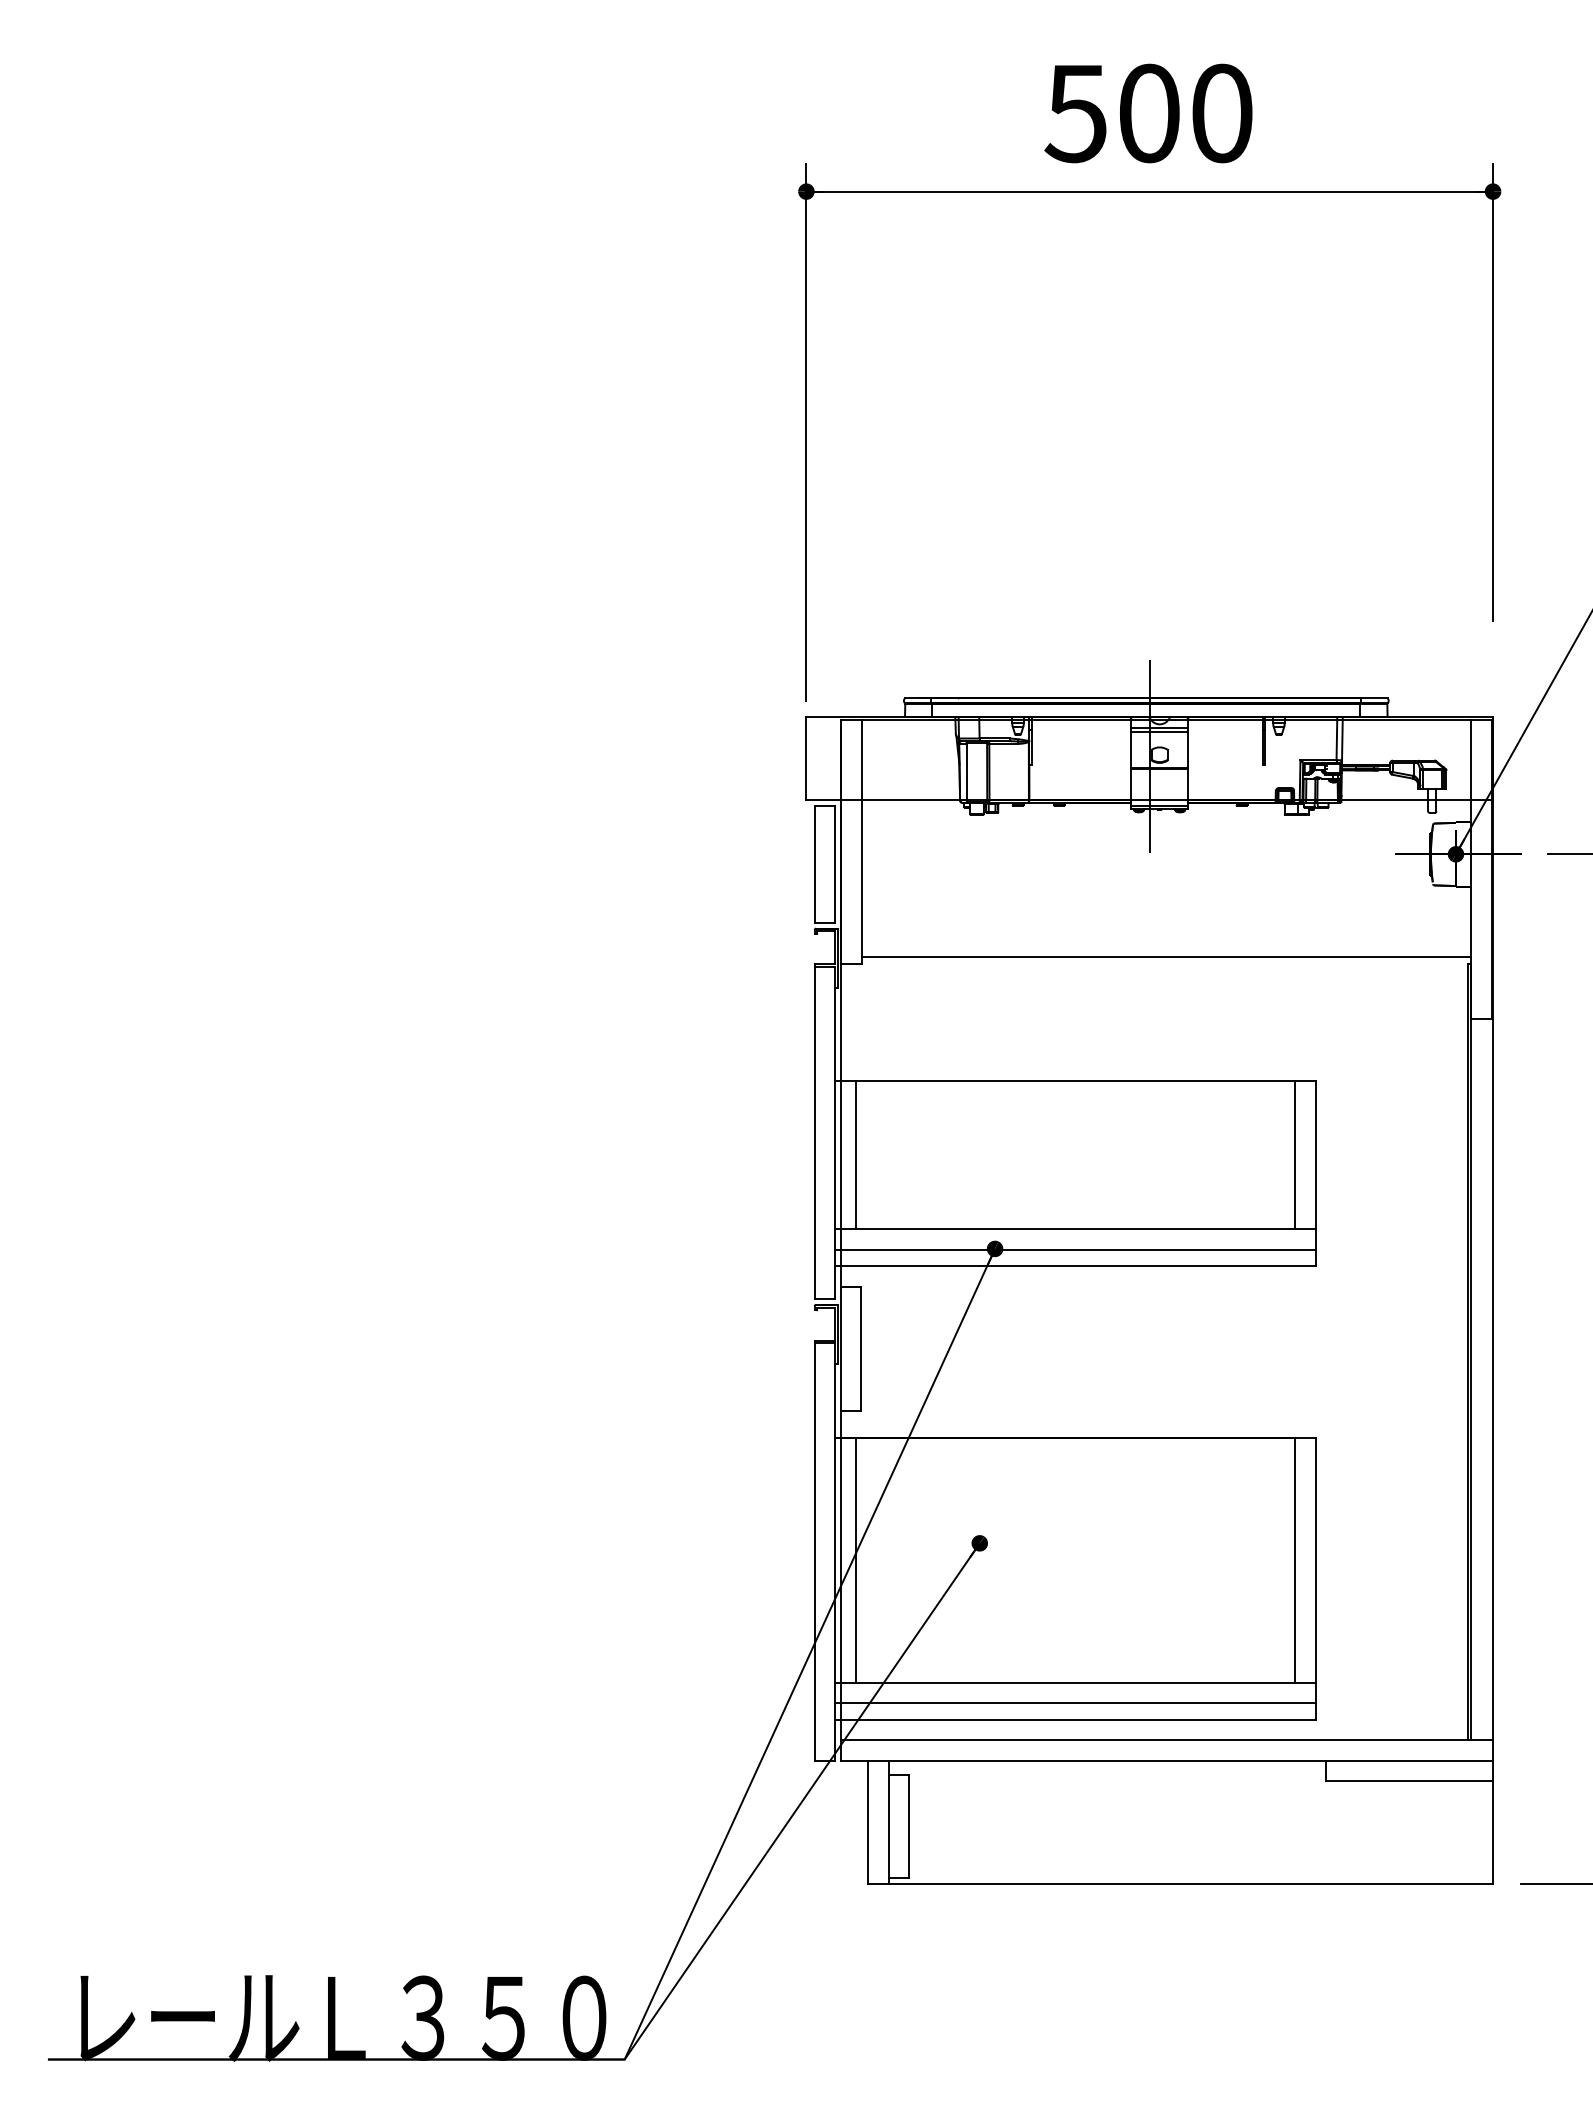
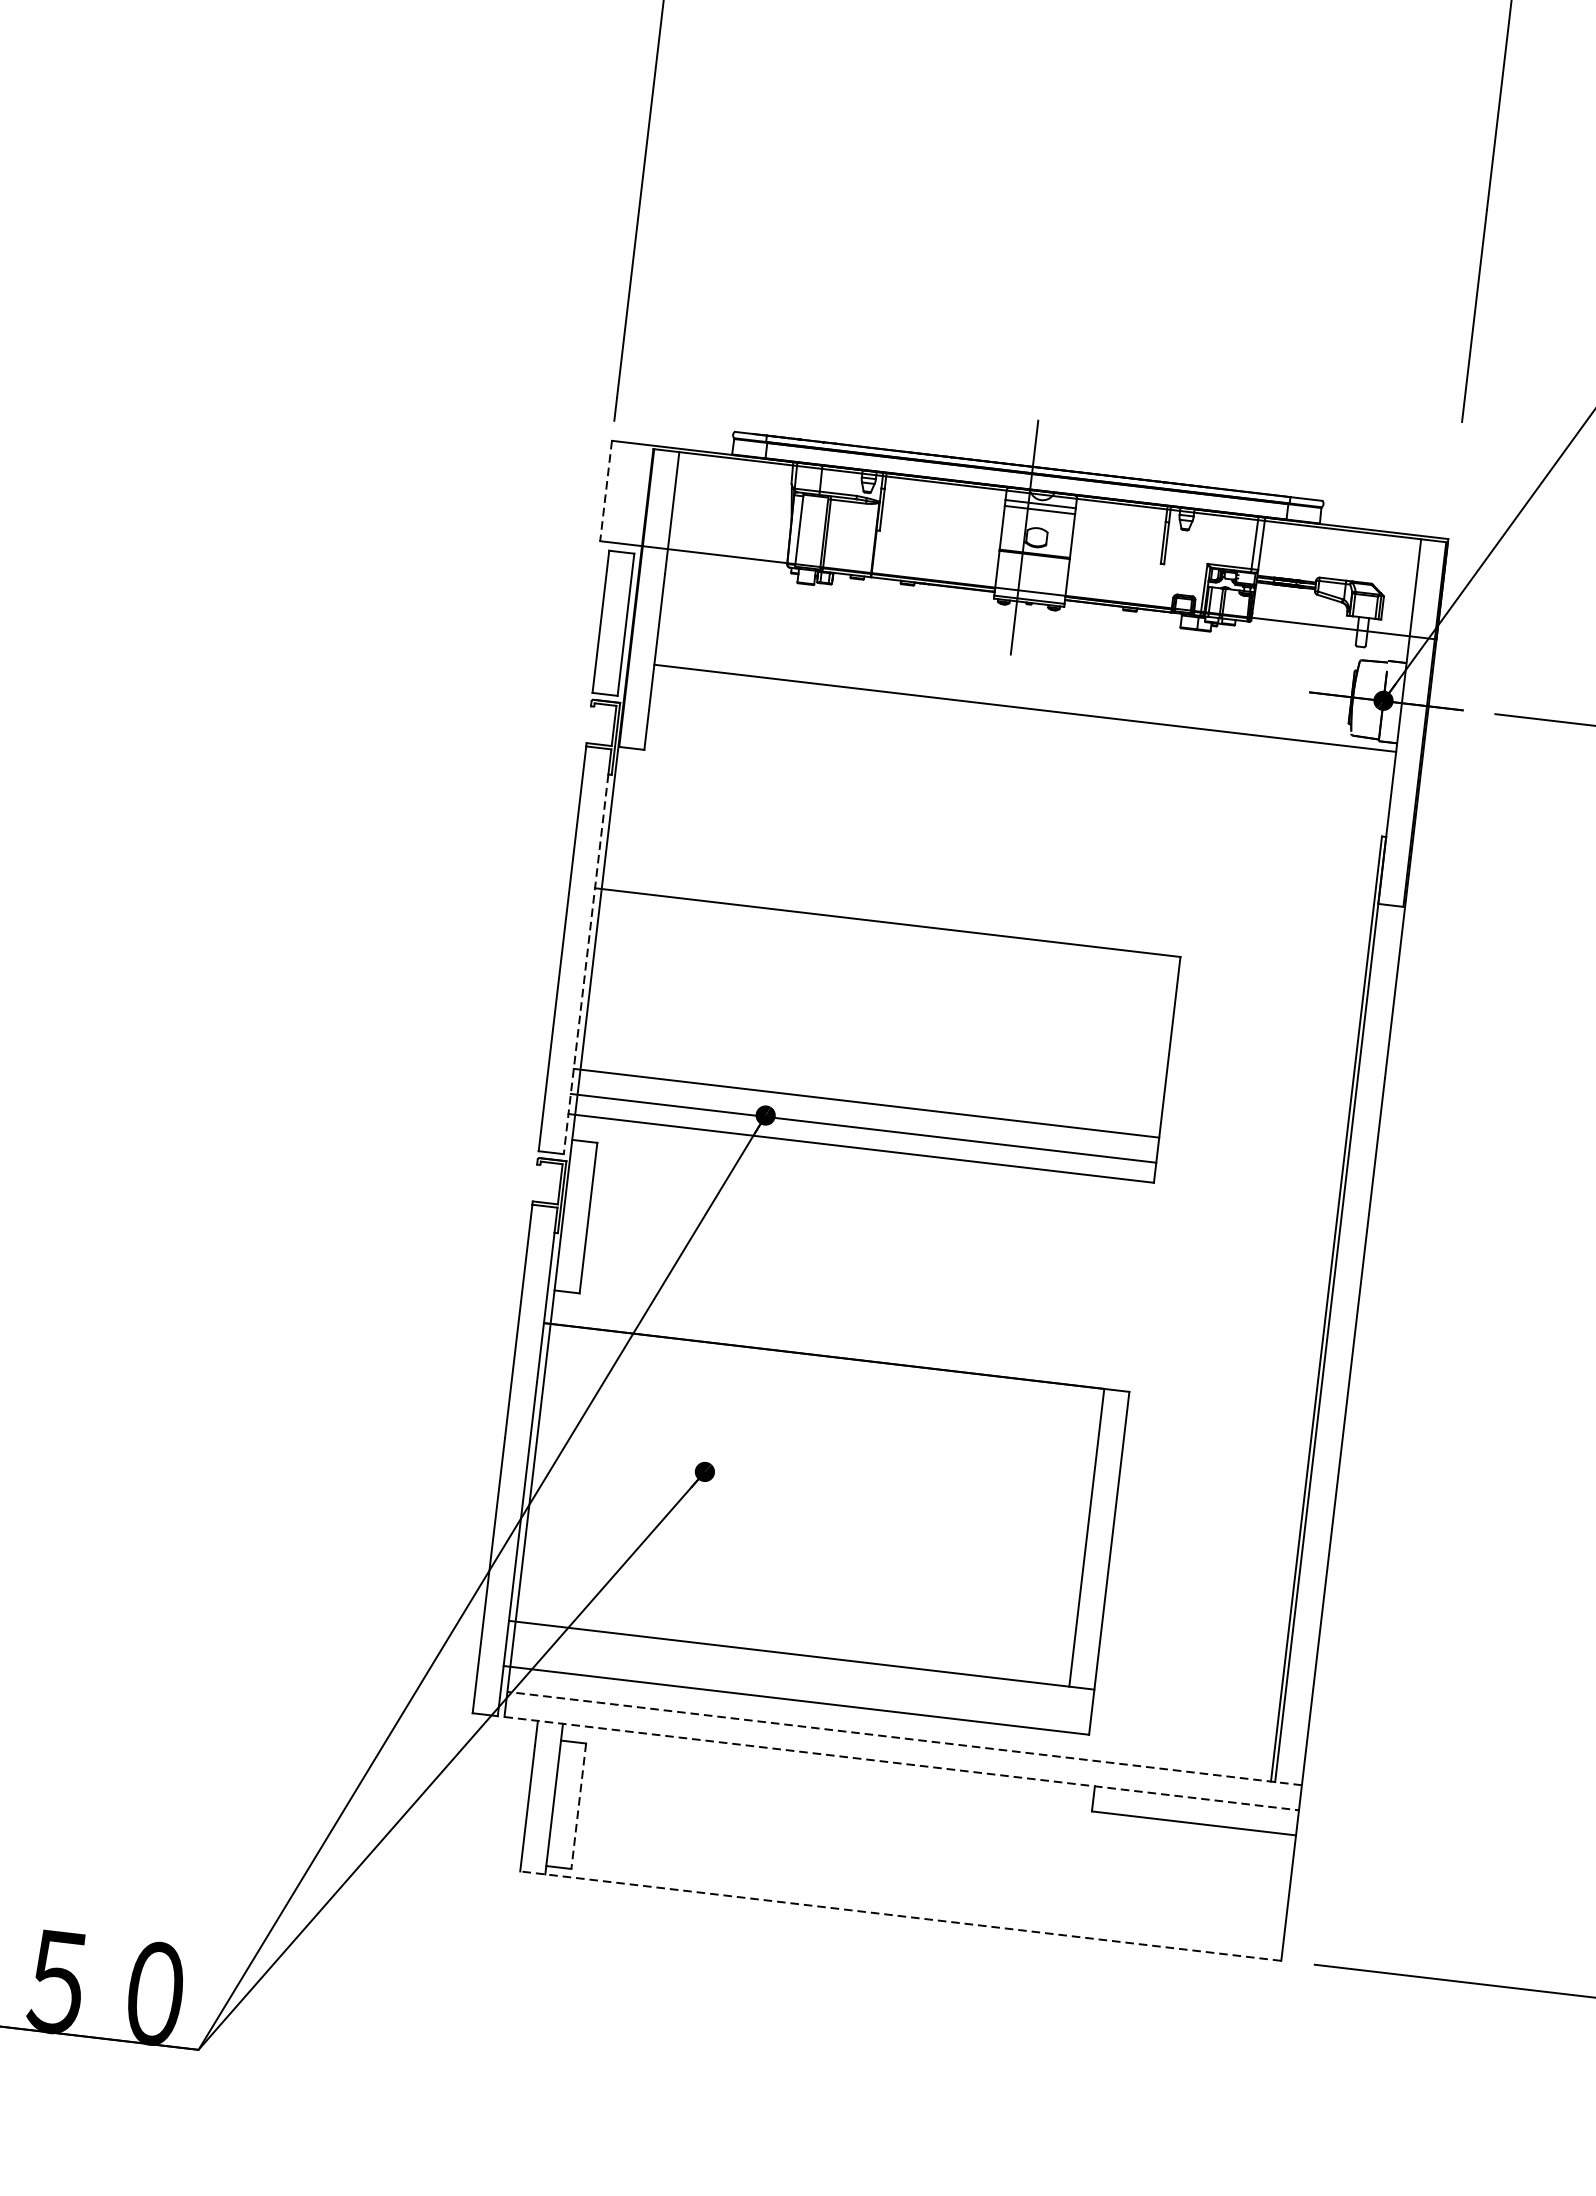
line: (806, 758) -> (606, 491), solid -> dashed
line: (1166, 957) -> (1025, 708), moved
line: (835, 1143) -> (586, 964), solid -> dashed
line: (855, 1155) -> (609, 981), removed
line: (1295, 1155) -> (1144, 1044), removed
line: (855, 1560) -> (551, 1475), removed
line: (1075, 1703) -> (798, 1680), removed
line: (1166, 1740) -> (904, 1738), solid -> dashed
line: (1167, 1760) -> (902, 1763), solid -> dashed
line: (909, 1826) -> (578, 1806), solid -> dashed
line: (1180, 1884) -> (900, 1916), solid -> dashed

